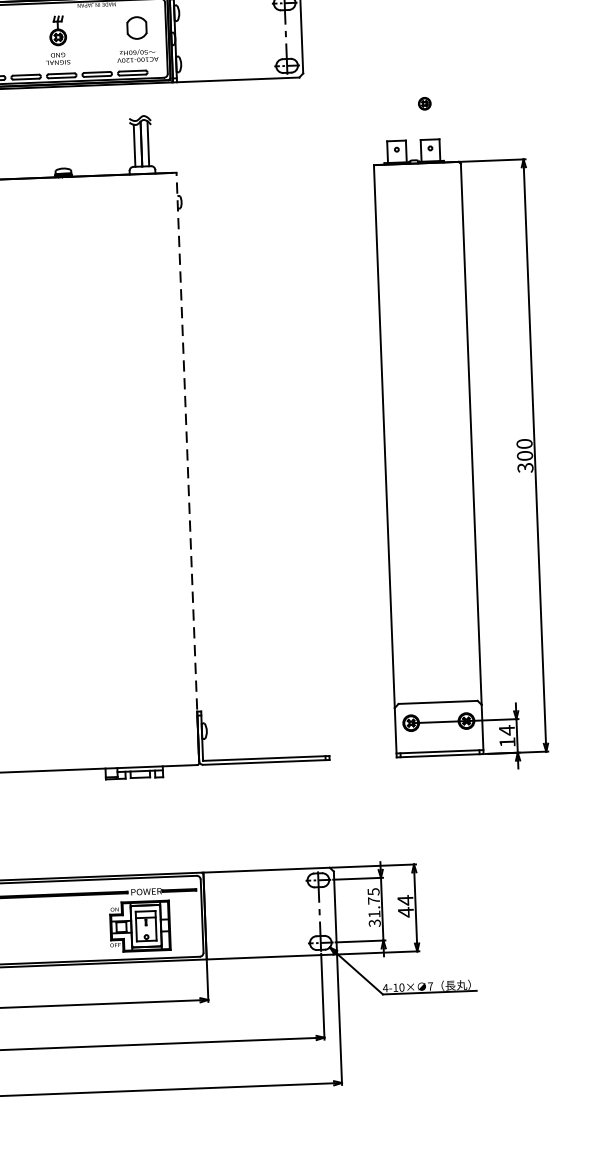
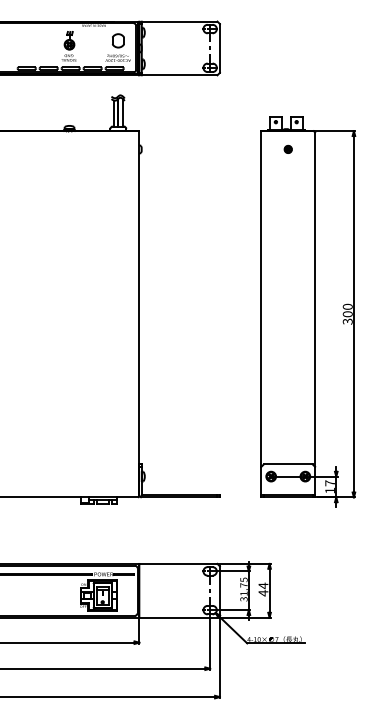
part: (423, 102) -> (287, 148), moved
line: (188, 467) -> (139, 313), dashed -> solid
text: (505, 730) -> (329, 483), 14 -> 17

